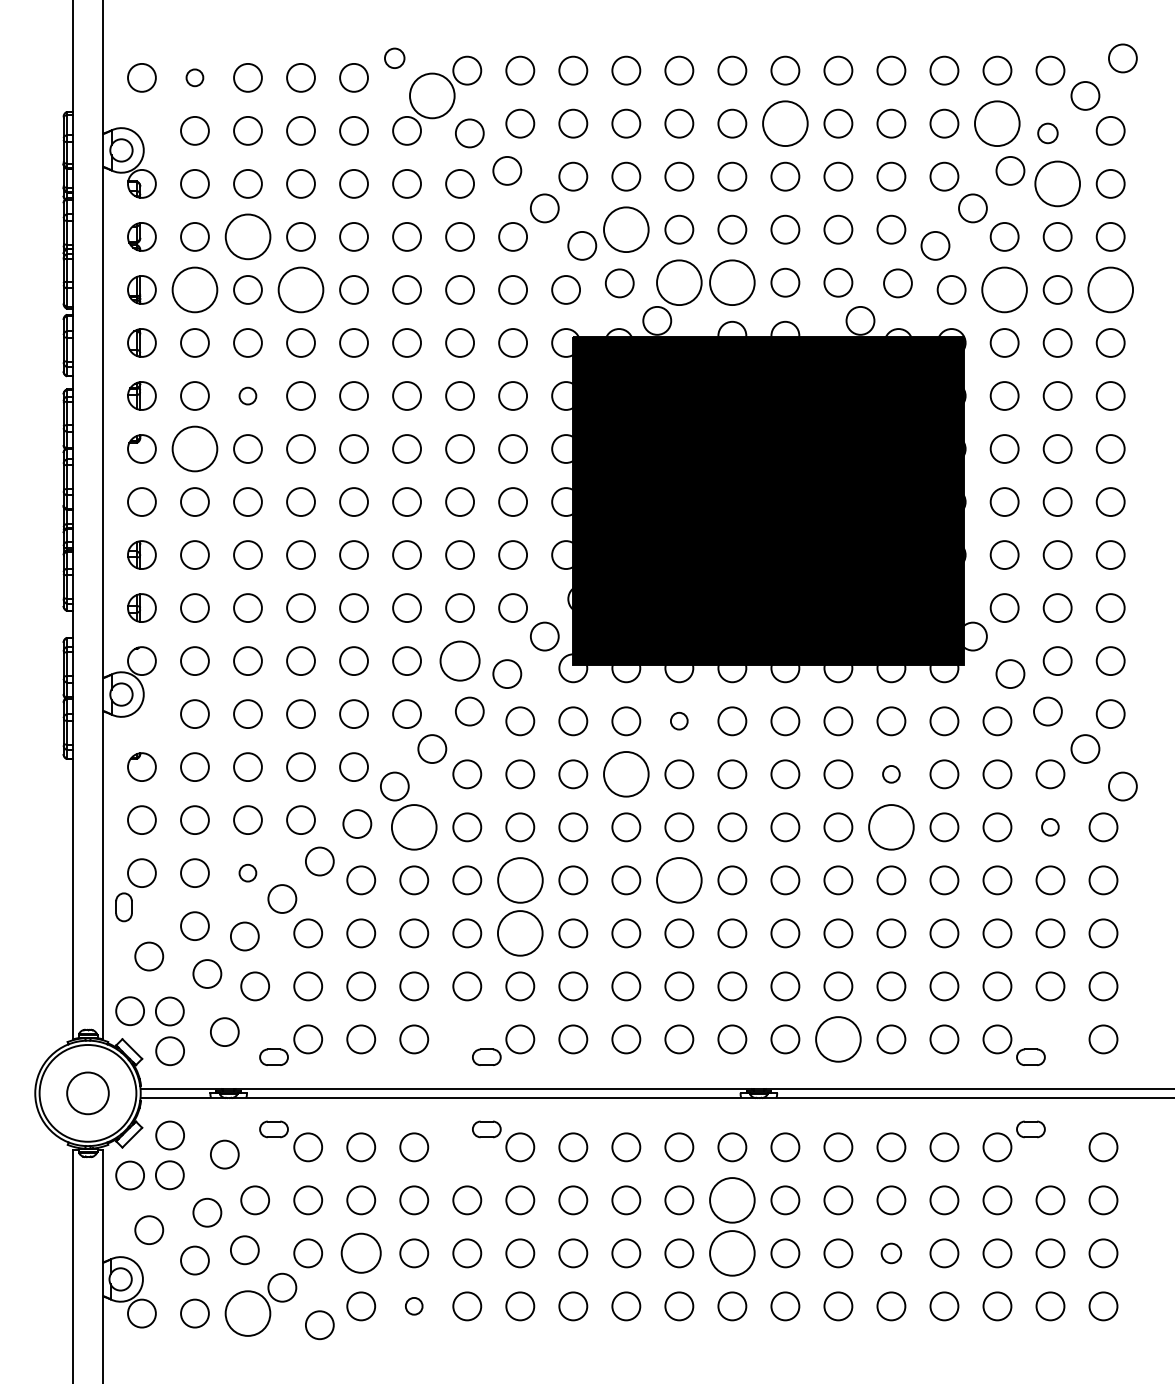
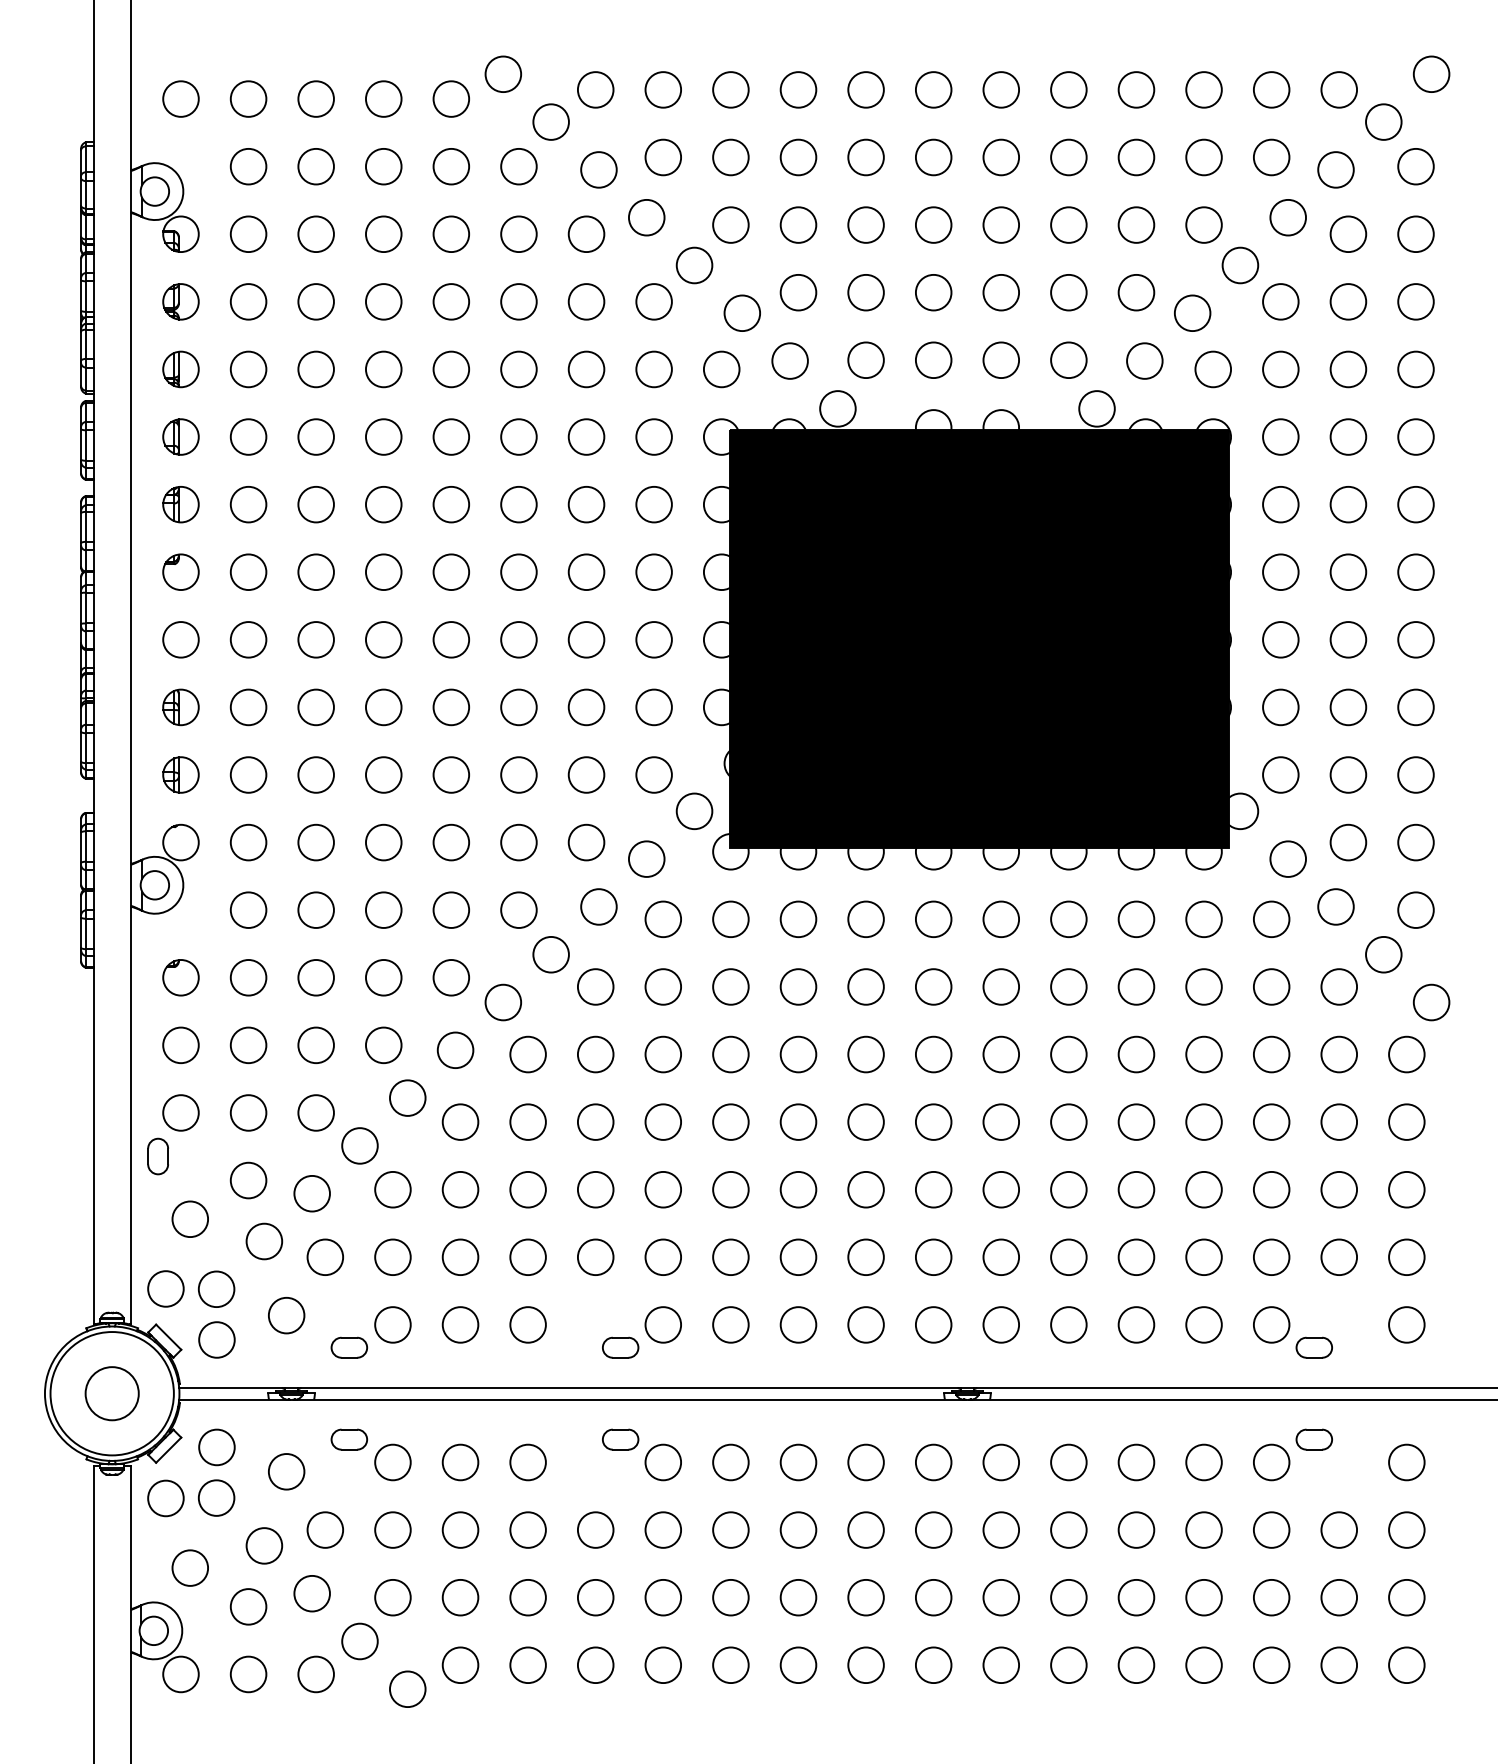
circle: (394, 57) -> (502, 73), size x1.43
circle: (194, 77) -> (248, 98), size x1.67
circle: (431, 95) -> (550, 121), size x0.62
circle: (785, 123) -> (1001, 157), size x0.62
circle: (997, 123) -> (1271, 157), size x0.62
circle: (1047, 133) -> (1335, 169), size x1.43
circle: (1057, 184) -> (1348, 234), size x0.62
circle: (626, 229) -> (798, 292), size x0.62
circle: (247, 236) -> (315, 301), size x0.62
circle: (678, 282) -> (865, 360), size x0.62
circle: (732, 282) -> (933, 360), size x0.62
circle: (194, 289) -> (248, 369), size x0.62
circle: (300, 289) -> (383, 369), size x0.62
circle: (1004, 289) -> (1280, 369), size x0.62
circle: (1110, 289) -> (1415, 369), size x0.62
circle: (247, 395) -> (315, 504), size x1.67
circle: (194, 449) -> (248, 572), size x0.62
circle: (460, 661) -> (586, 842), size x0.71
circle: (678, 720) -> (865, 918), size x1.67
circle: (626, 773) -> (798, 986), size x0.62
circle: (891, 773) -> (1136, 986), size x1.67
circle: (413, 827) -> (527, 1054), size x0.62
circle: (891, 827) -> (1136, 1054), size x0.62
circle: (1049, 827) -> (1338, 1054), size x1.67
circle: (247, 872) -> (315, 1112), size x1.67
circle: (519, 879) -> (662, 1121), size x0.62
circle: (678, 879) -> (865, 1121), size x0.62
circle: (520, 933) -> (663, 1189), size x0.62
circle: (838, 1039) -> (1068, 1324), size x0.62
circle: (732, 1199) -> (933, 1529), size x0.62
circle: (361, 1253) -> (460, 1597), size x0.71
circle: (732, 1253) -> (933, 1597), size x0.62
circle: (891, 1253) -> (1136, 1597), size x1.43
circle: (413, 1305) -> (527, 1664), size x1.67
circle: (247, 1313) -> (315, 1674), size x0.62

